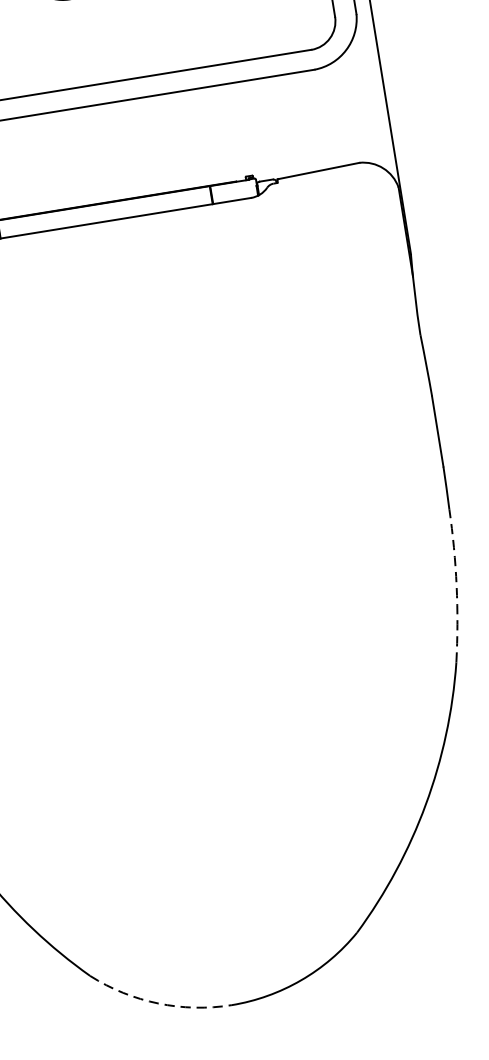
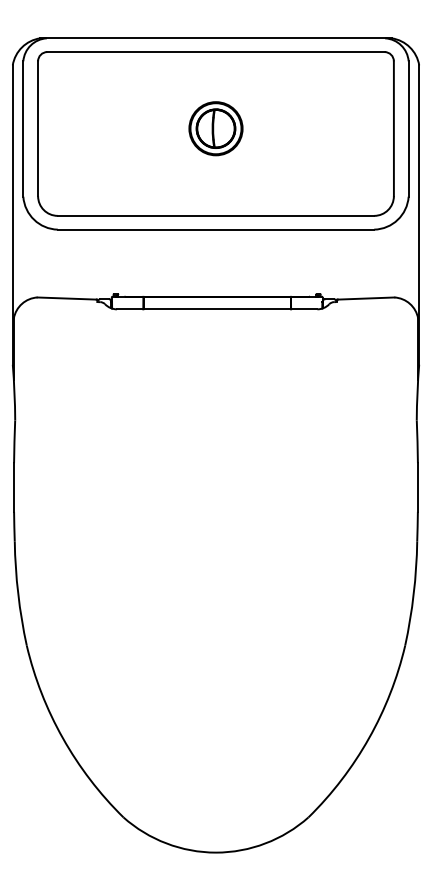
arc: (456, 585) -> (413, 593), dashed -> solid
arc: (158, 1003) -> (166, 843), dashed -> solid

